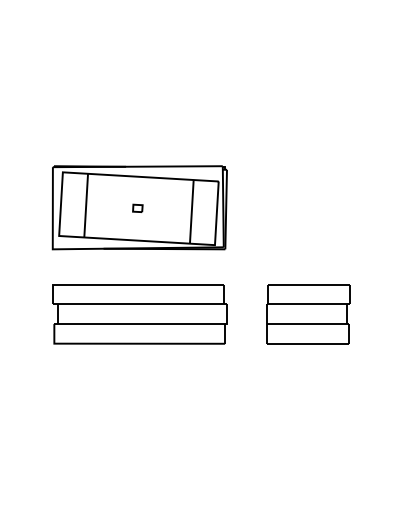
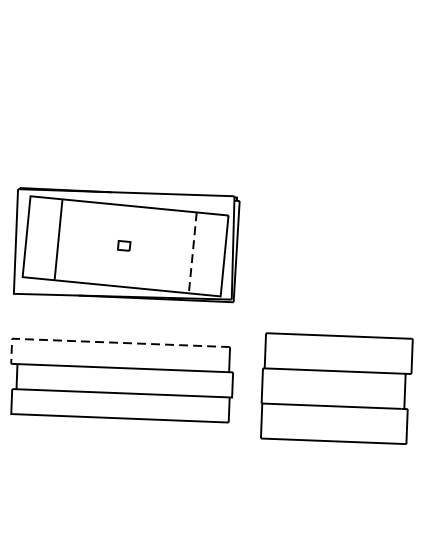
line: (191, 211) -> (192, 252), solid -> dashed
line: (127, 284) -> (107, 342), solid -> dashed
part: (308, 314) -> (336, 389), size x1.4

